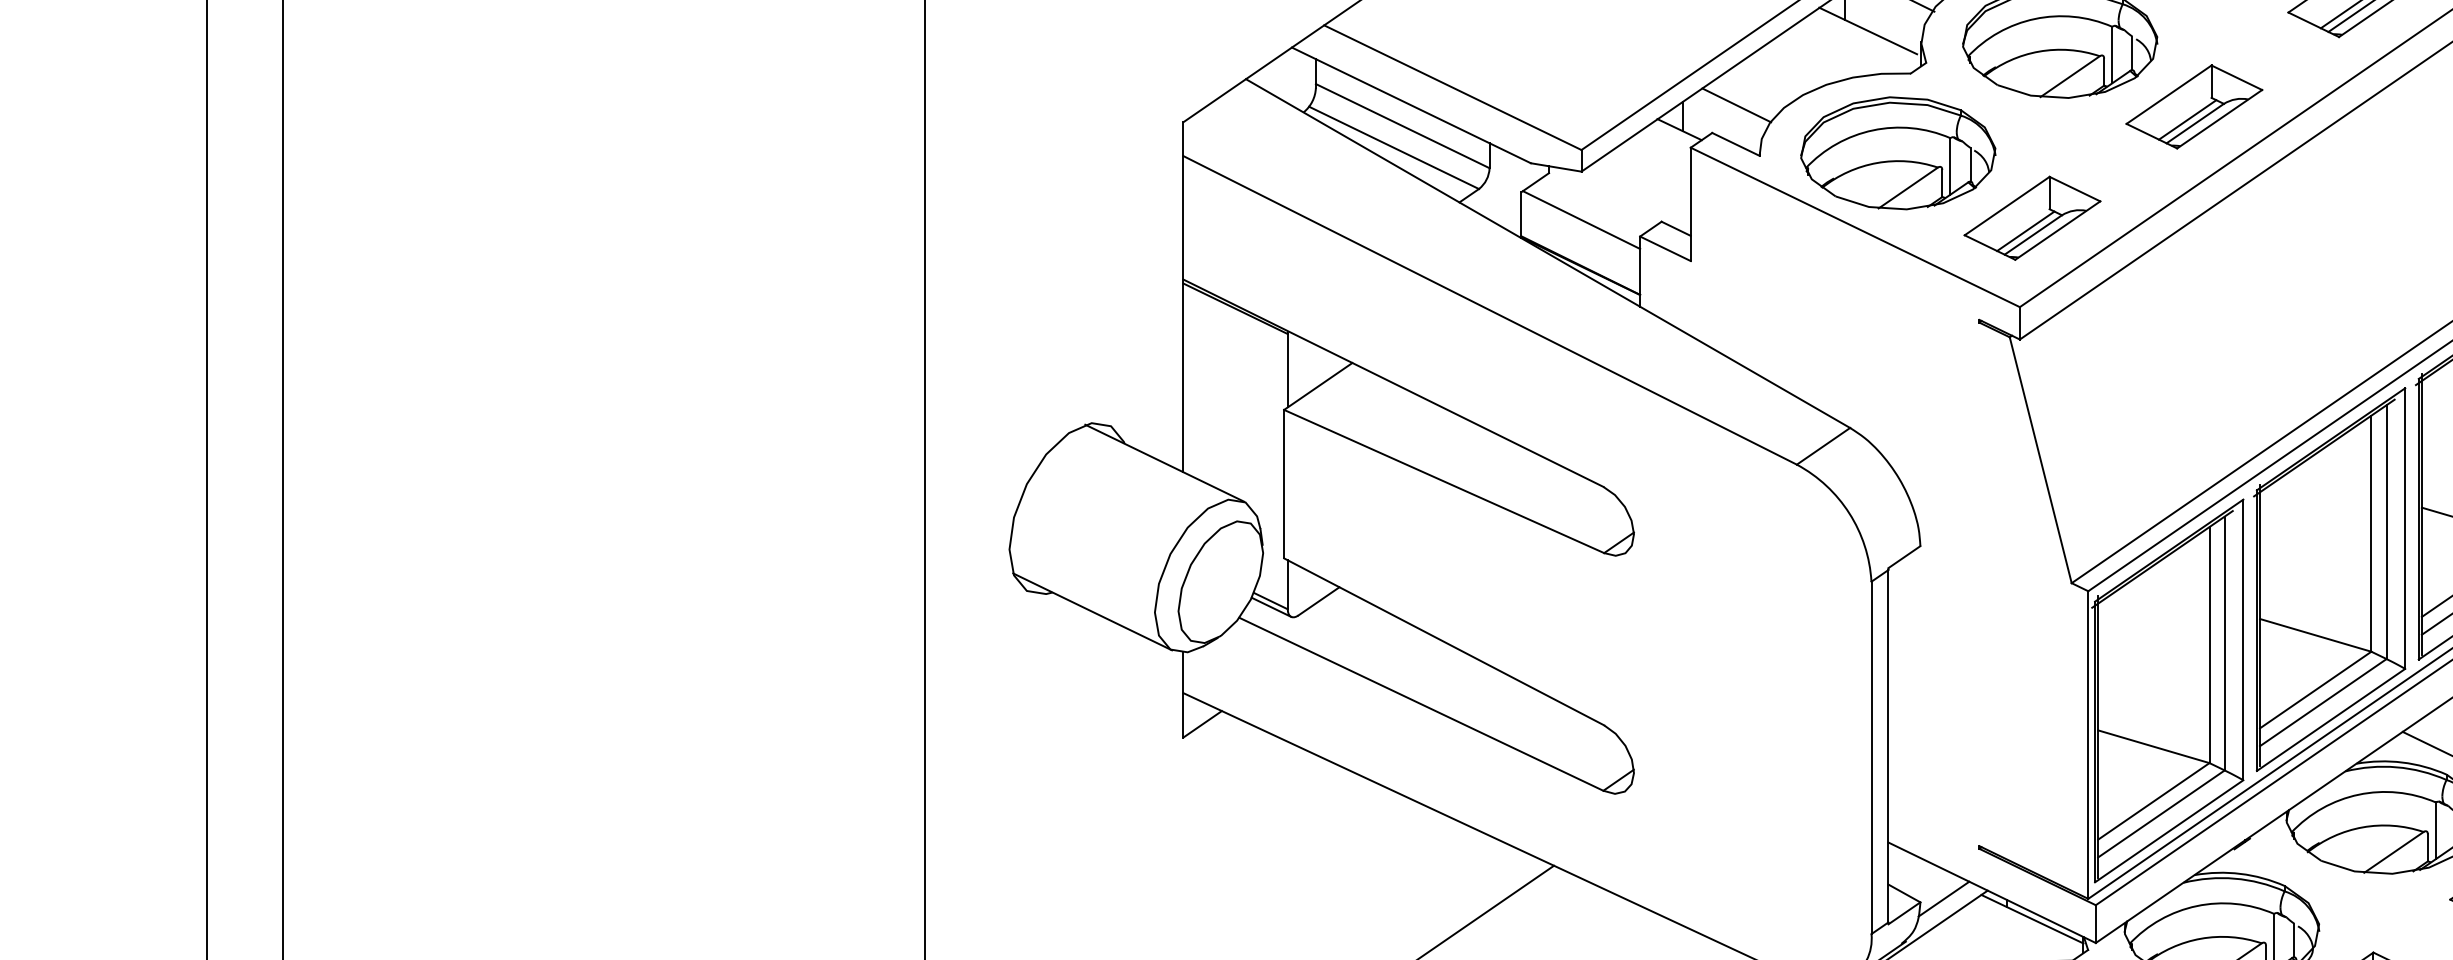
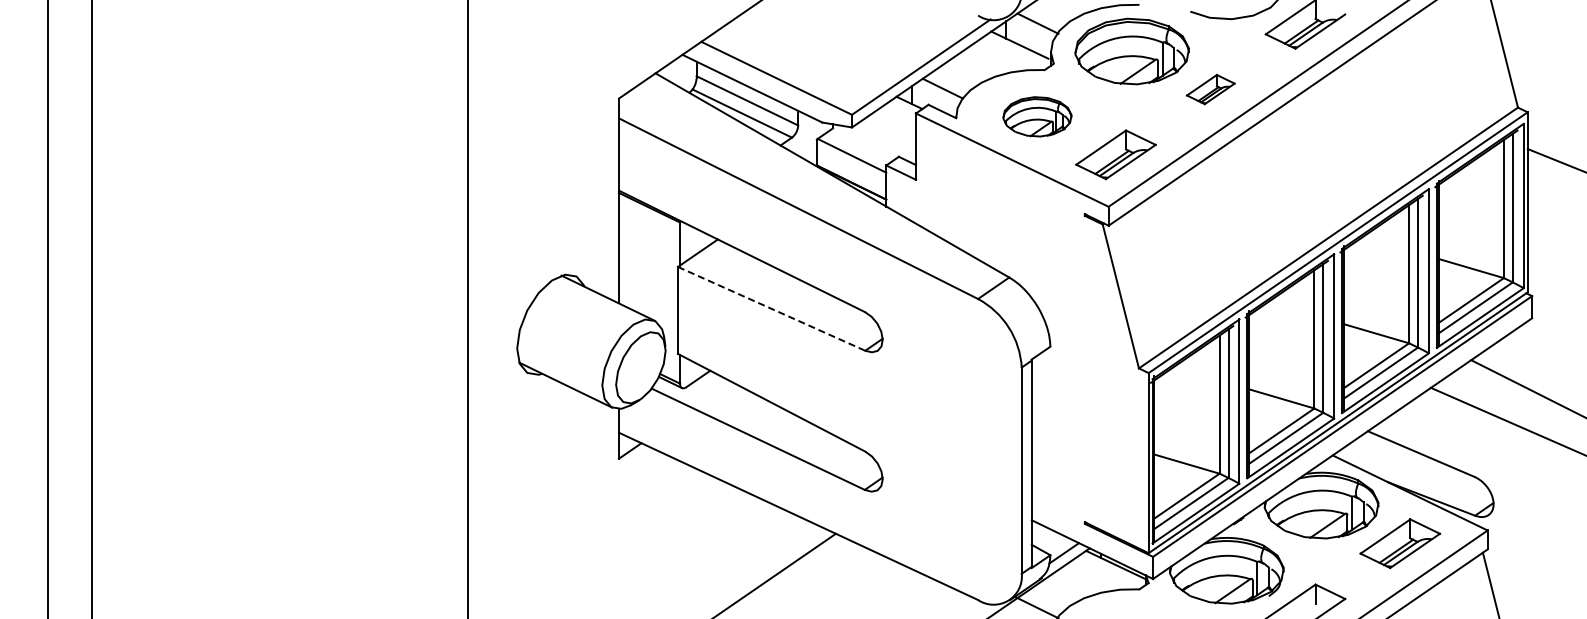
part: (2193, 106) -> (1210, 89), size x0.6
part: (1898, 152) -> (1037, 116), size x0.6
line: (1443, 480) -> (771, 308), solid -> dashed

